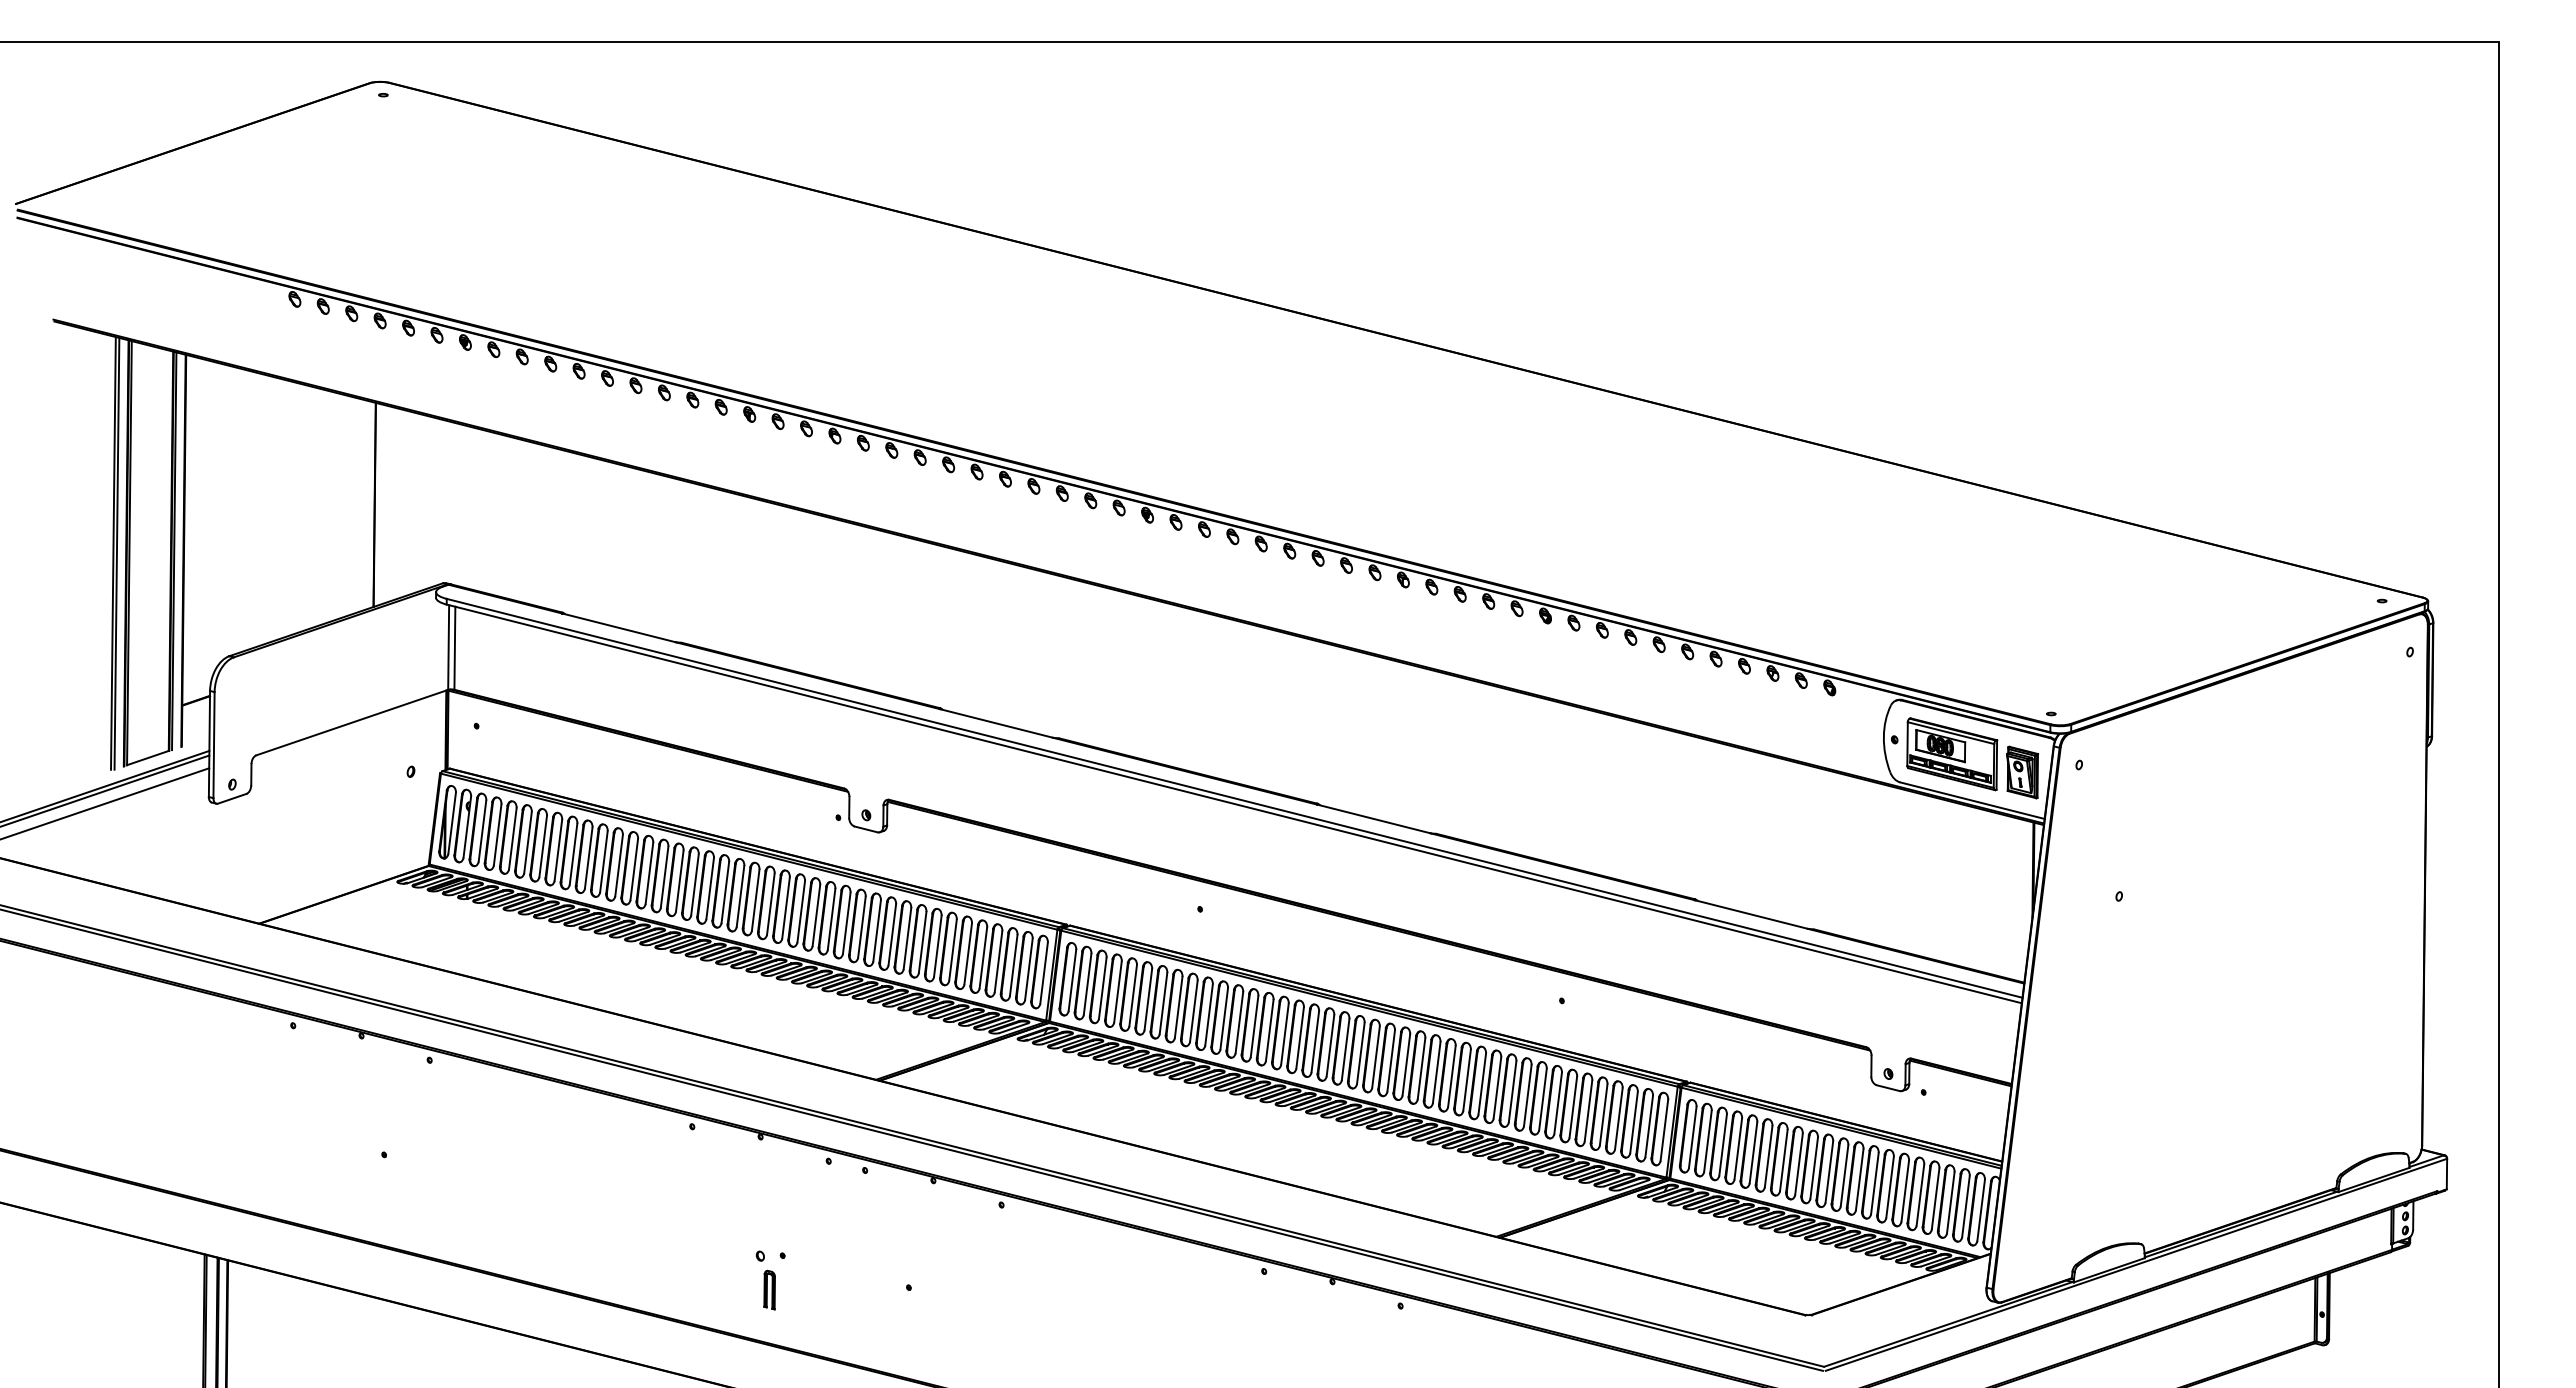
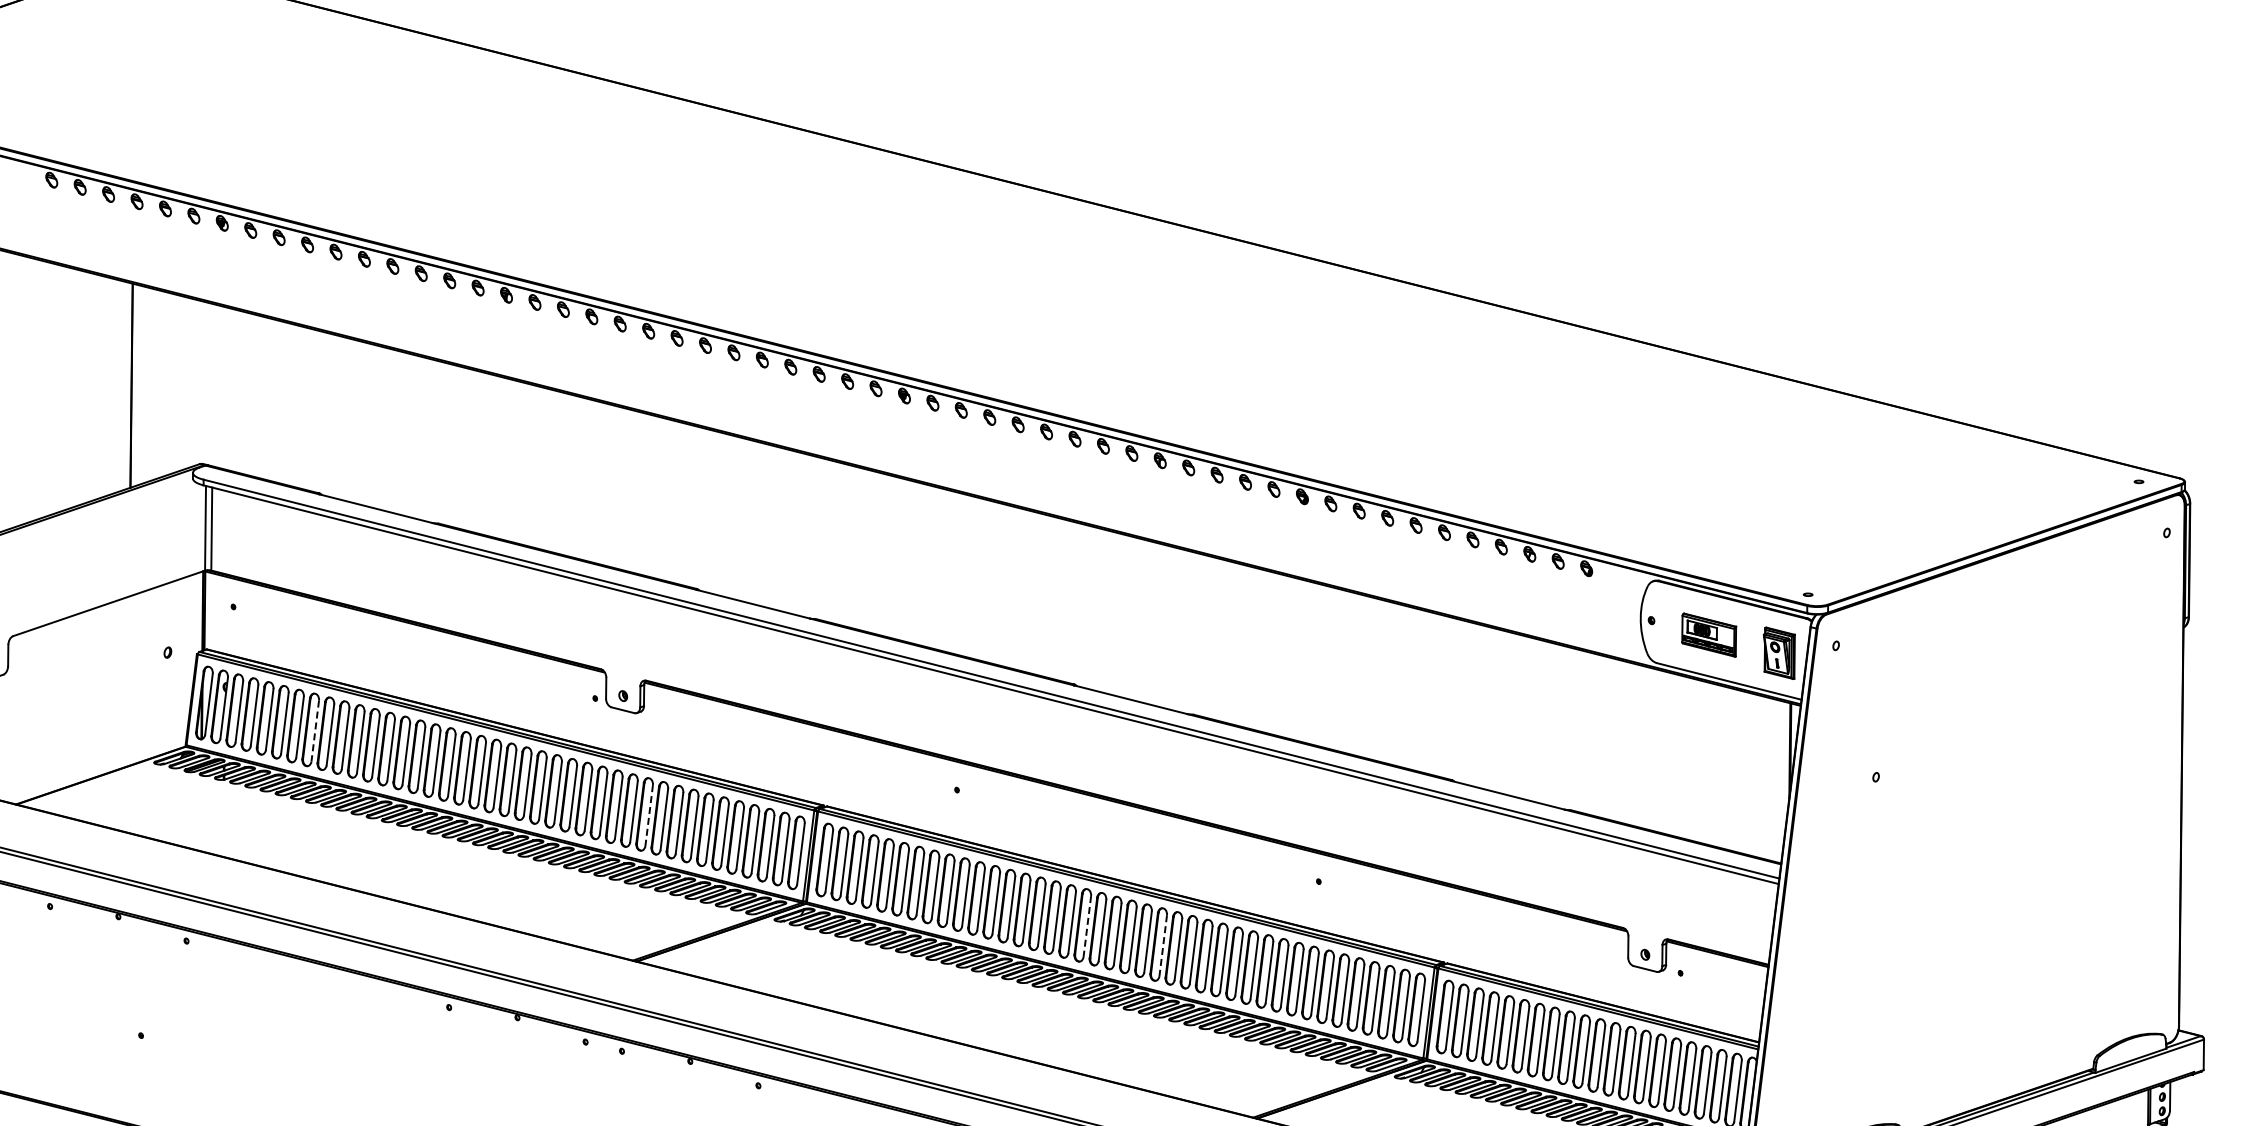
part: (1952, 754) -> (1709, 635), size x0.6
line: (558, 850) -> (315, 731), solid -> dashed
line: (892, 934) -> (649, 815), solid -> dashed
line: (1330, 1045) -> (1087, 926), solid -> dashed
line: (1406, 1064) -> (1163, 945), solid -> dashed

